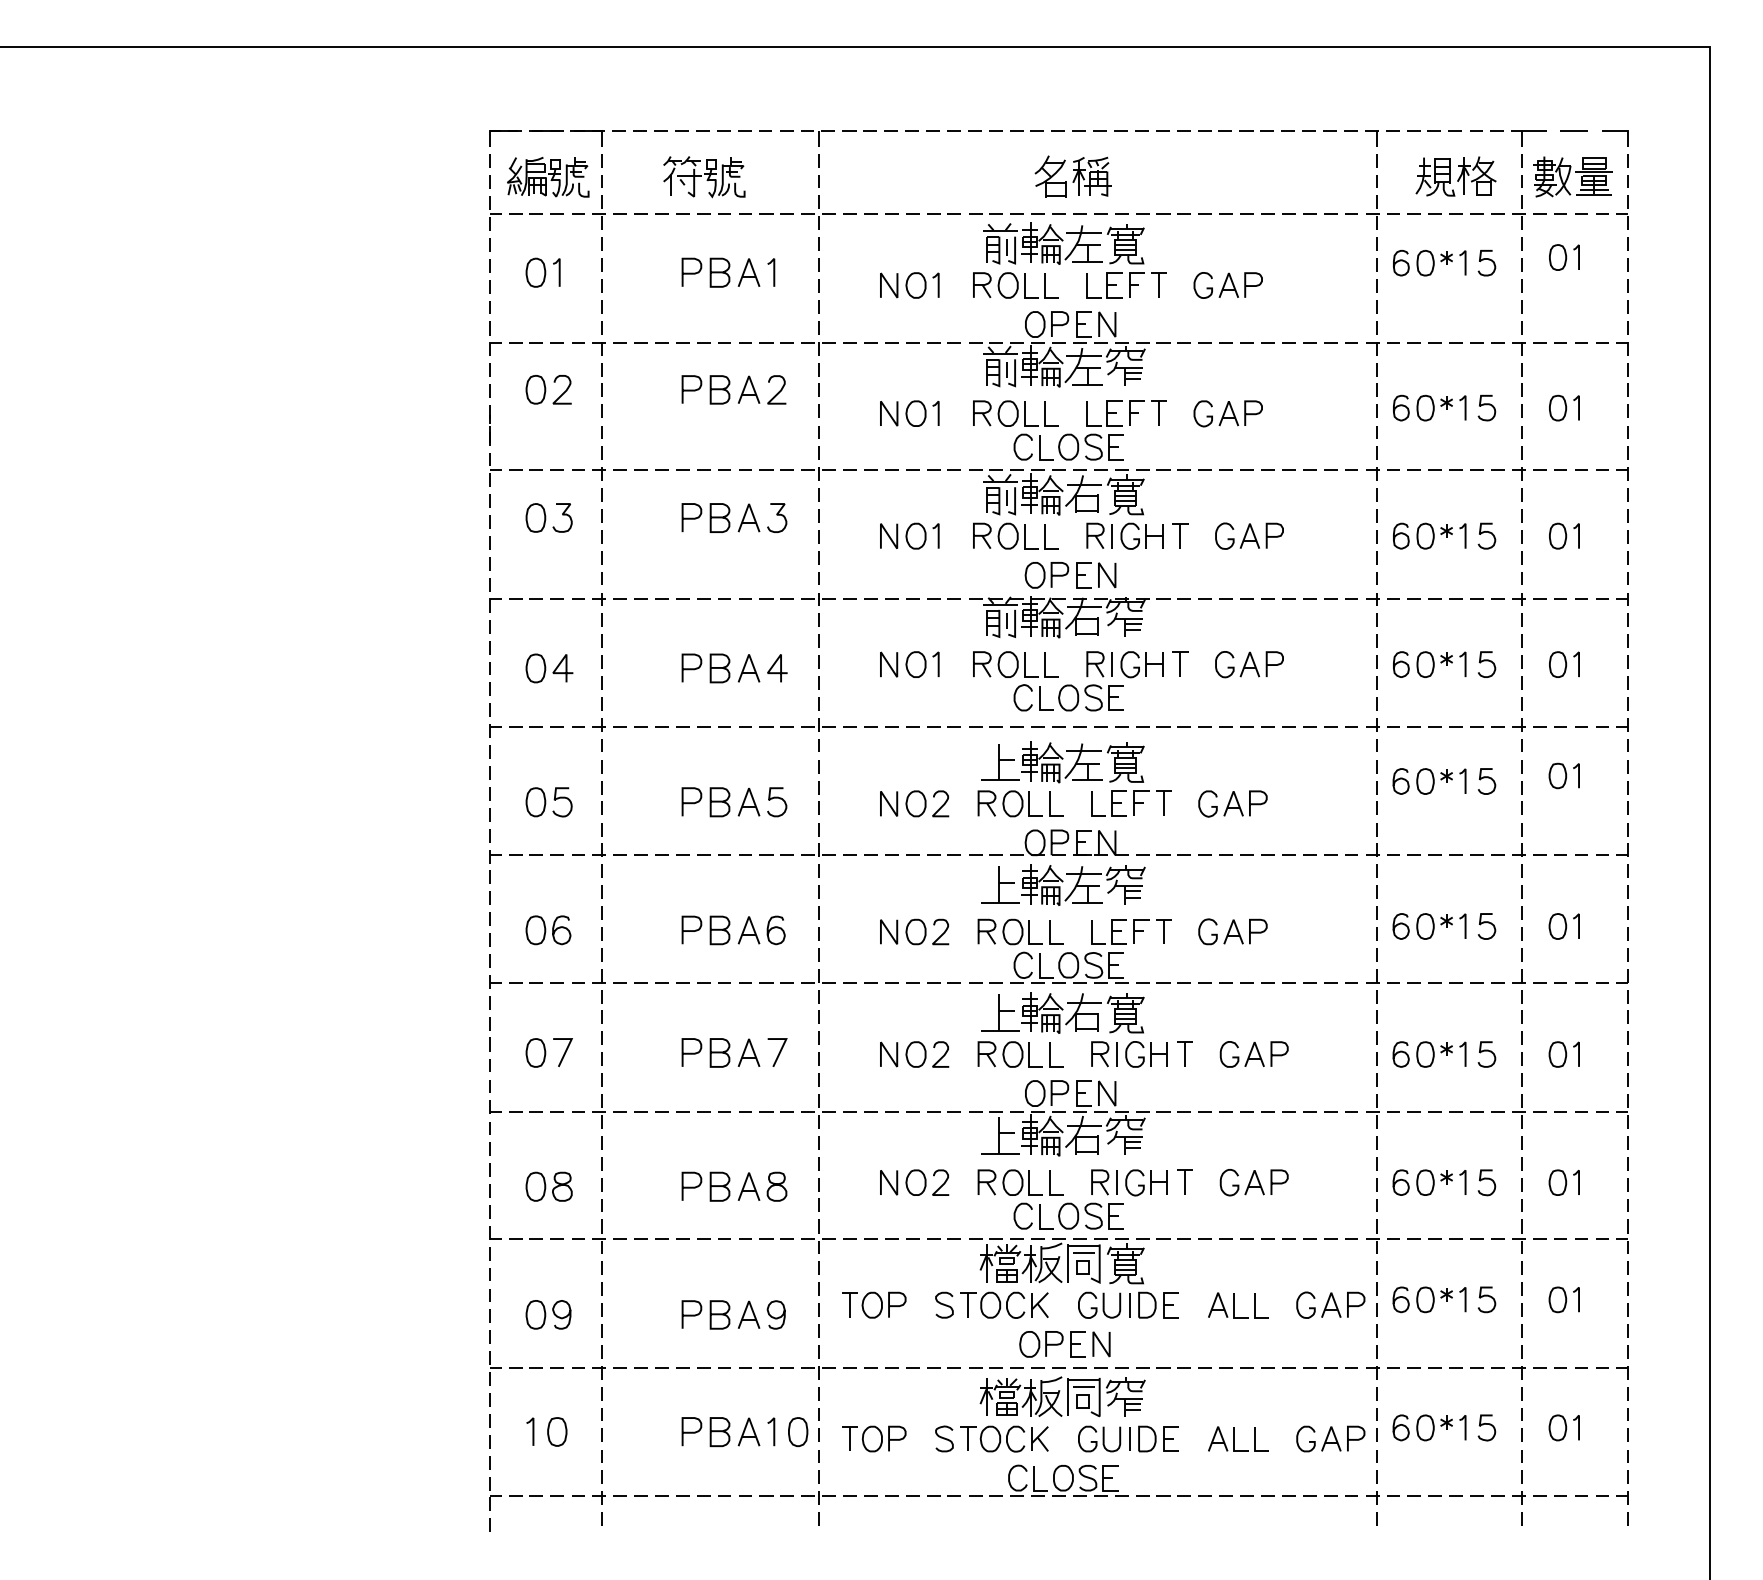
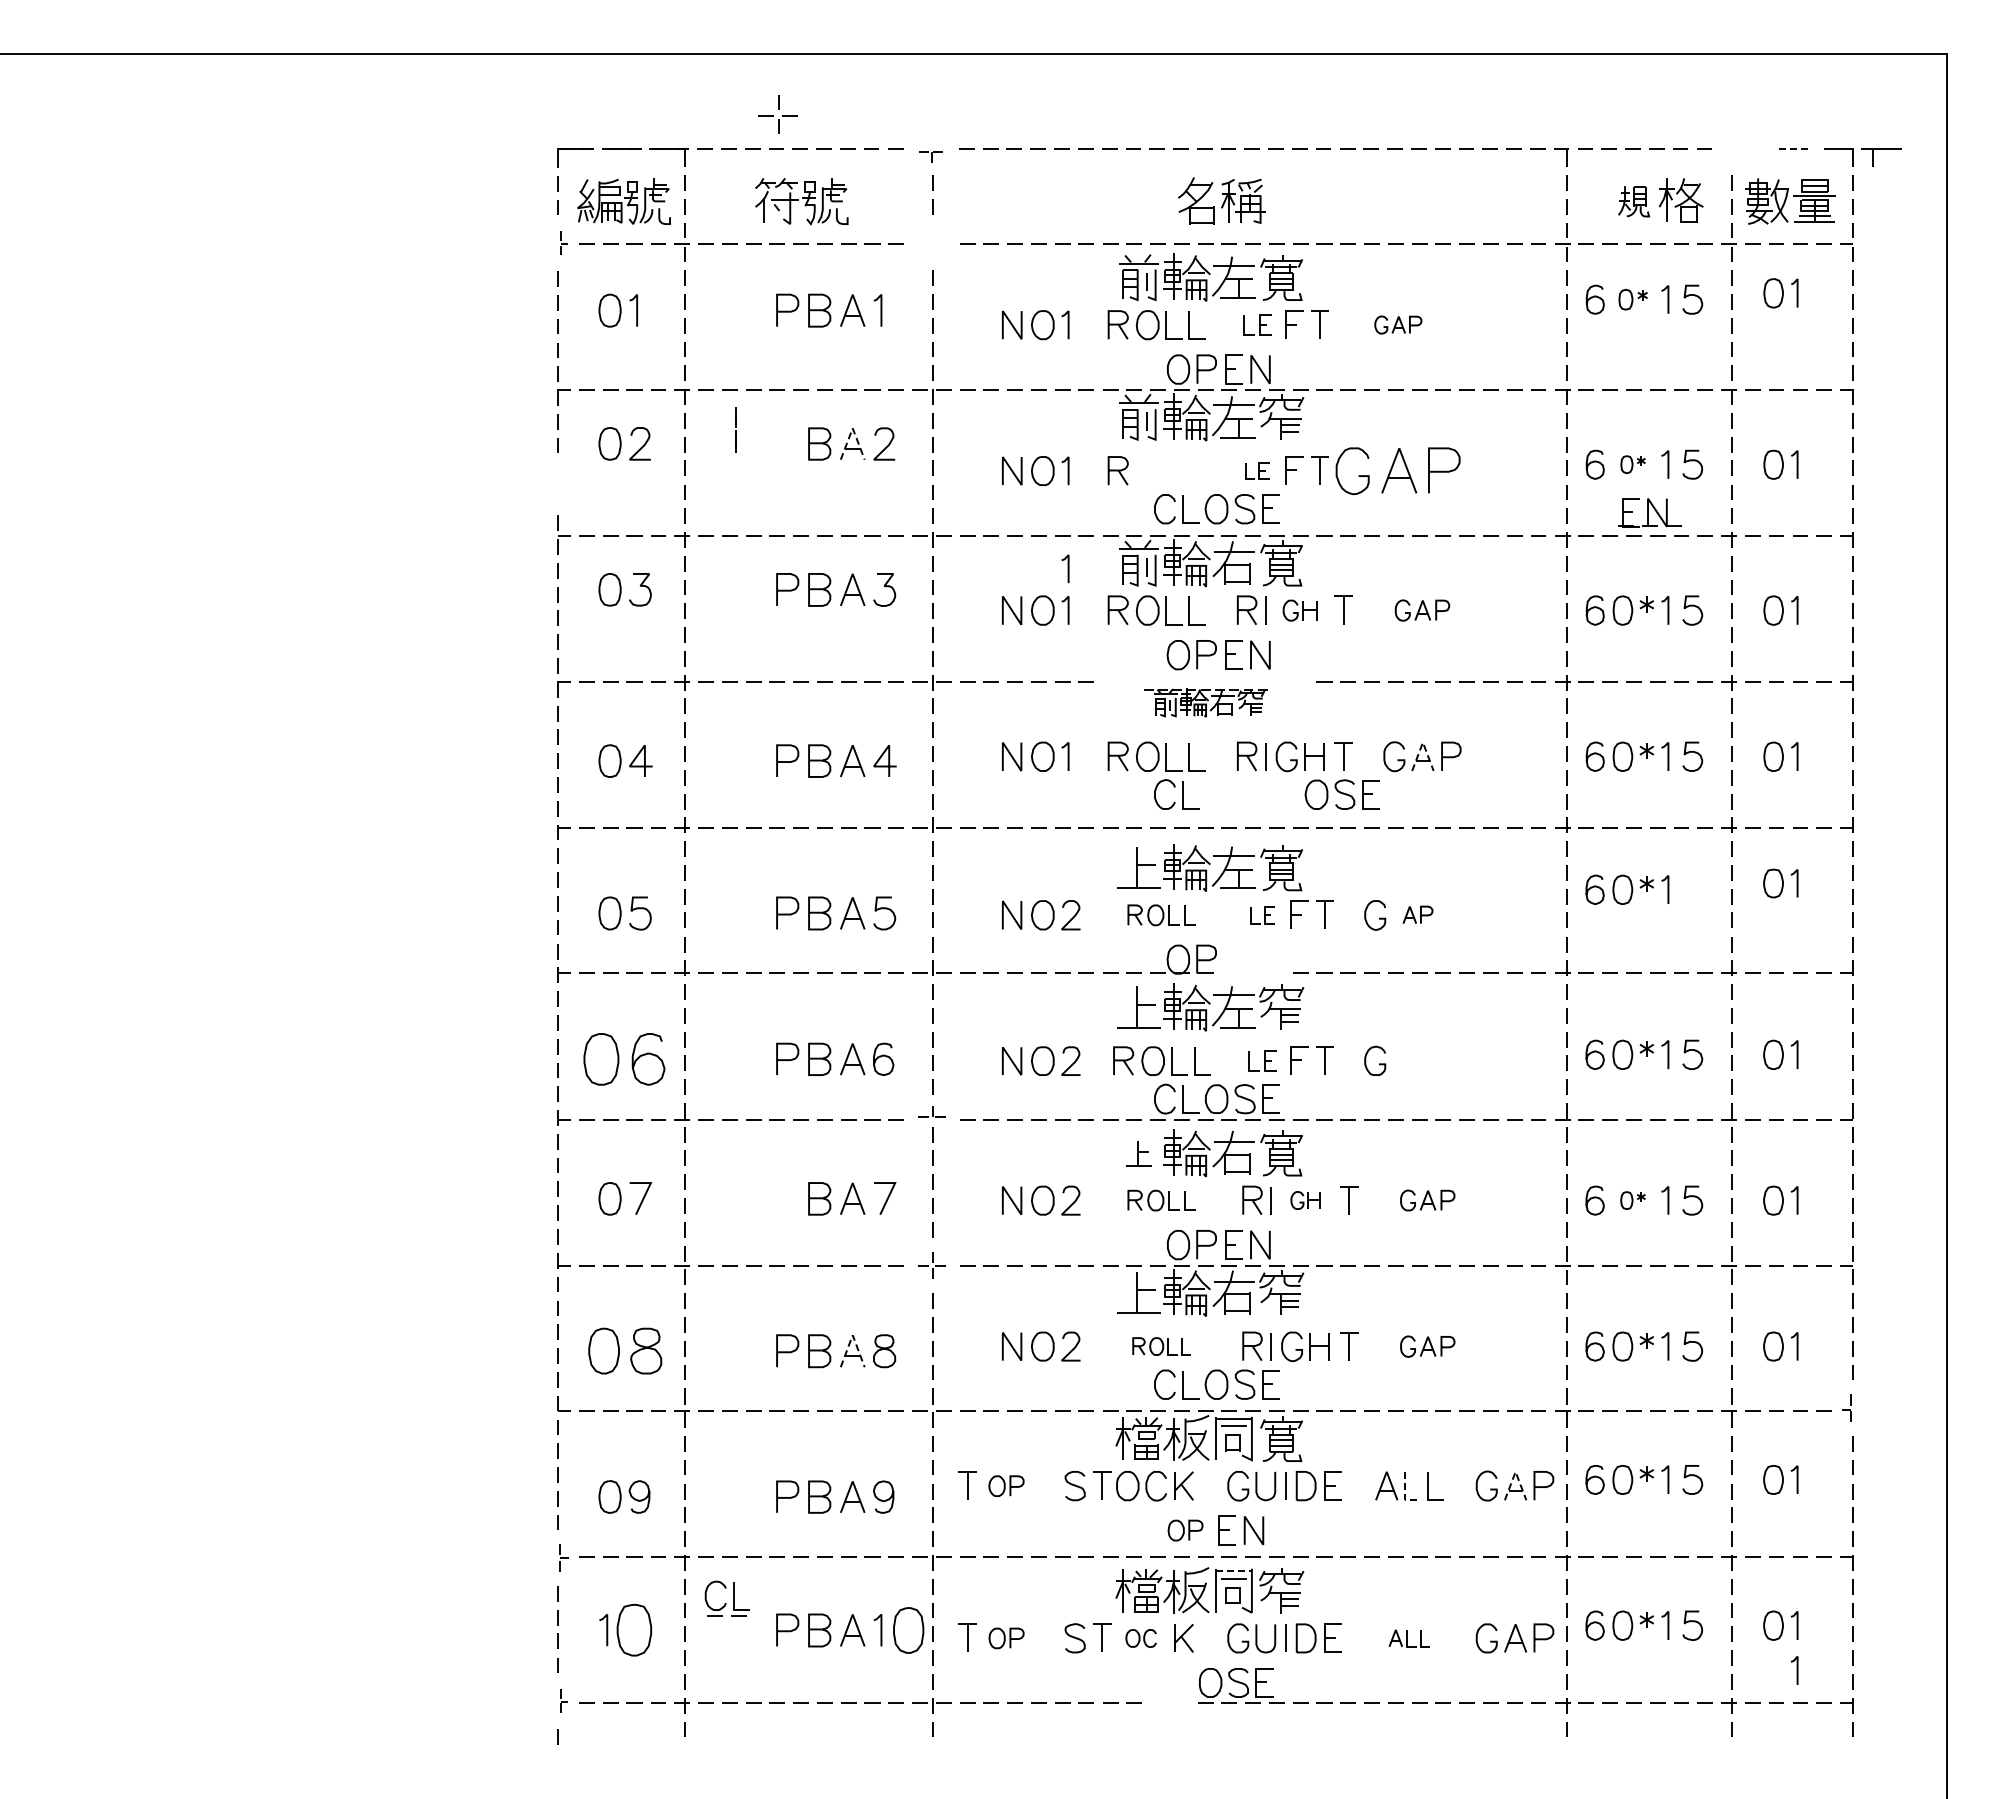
part: (1528, 131) -> (1881, 149), moved
line: (1574, 131) -> (1792, 149), solid -> dashed
part: (817, 138) -> (930, 157), size x0.6
part: (1434, 176) -> (1633, 201), size x0.7
part: (495, 212) -> (563, 242), size x0.6
part: (818, 212) -> (777, 114), moved
part: (1434, 262) -> (1632, 299), size x0.7
part: (1104, 284) -> (1257, 324), size x0.7
part: (1228, 284) -> (1398, 324), size x0.6
line: (748, 376) -> (852, 428), solid -> dashed
curve: (691, 389) -> (787, 443), removed
part: (1434, 407) -> (1632, 464), size x0.6
part: (1028, 413) -> (1170, 470), removed
part: (1104, 413) -> (1257, 470), size x0.6
part: (1228, 414) -> (1398, 471), size x1.6
line: (489, 426) -> (735, 430), moved
line: (937, 499) -> (1067, 568), added
part: (1141, 536) -> (1299, 610), size x0.7
part: (1249, 536) -> (1422, 610), size x0.7
part: (1058, 616) -> (1205, 702), size x0.6
line: (1249, 652) -> (1422, 742), solid -> dashed
part: (1090, 697) -> (1341, 794), moved
curve: (1488, 778) -> (1694, 886), removed
part: (1109, 803) -> (1262, 914), size x0.6
part: (1245, 803) -> (1417, 914), size x0.6
part: (1020, 804) -> (1161, 915), size x0.7
part: (1100, 842) -> (1649, 512), moved
part: (548, 929) -> (624, 1058), size x1.6
part: (1109, 931) -> (1262, 1060), size x0.7
part: (1245, 931) -> (1417, 1060), removed
part: (818, 976) -> (931, 1111), size x0.7
part: (1000, 1013) -> (1138, 1153), size x0.6
curve: (691, 1052) -> (787, 1198), removed
part: (1020, 1054) -> (1161, 1200), size x0.7
part: (1146, 1054) -> (1305, 1200), size x0.6
part: (1253, 1054) -> (1427, 1200), size x0.7
part: (1434, 1054) -> (1632, 1200), size x0.6
part: (818, 1111) -> (931, 1265), size x0.7
line: (748, 1172) -> (852, 1335), solid -> dashed
part: (1020, 1182) -> (1161, 1346), size x0.6
part: (1253, 1182) -> (1427, 1346), size x0.7
part: (548, 1187) -> (624, 1351), size x1.4
part: (1621, 1236) -> (1846, 1407), size x0.7
line: (1331, 1292) -> (1515, 1471), solid -> dashed
part: (884, 1305) -> (1006, 1486), size x0.7
line: (1234, 1313) -> (1405, 1495), solid -> dashed
part: (1041, 1344) -> (1185, 1530), size x0.7
part: (495, 1367) -> (563, 1557), size x0.7
line: (1084, 1380) -> (1234, 1571), solid -> dashed
part: (557, 1432) -> (634, 1630), size x1.6
part: (798, 1432) -> (908, 1630), size x1.4
part: (884, 1439) -> (1006, 1638), size x0.7
part: (1001, 1439) -> (1140, 1638), size x0.6
part: (1238, 1439) -> (1409, 1638), size x0.6
line: (1578, 1467) -> (1796, 1670), added
part: (1027, 1480) -> (726, 1598), moved
part: (495, 1493) -> (563, 1700), size x0.6

